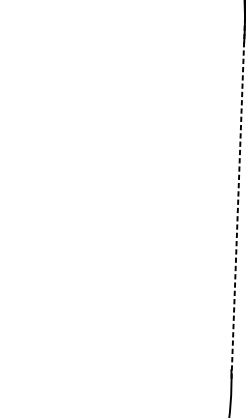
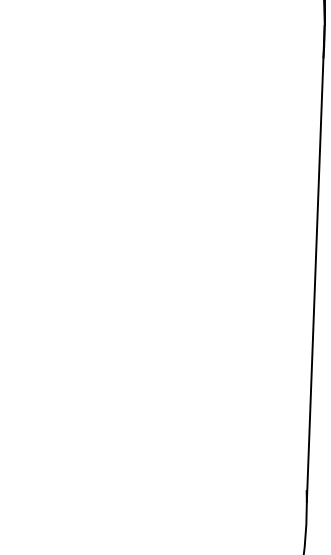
line: (238, 198) -> (315, 263), dashed -> solid

